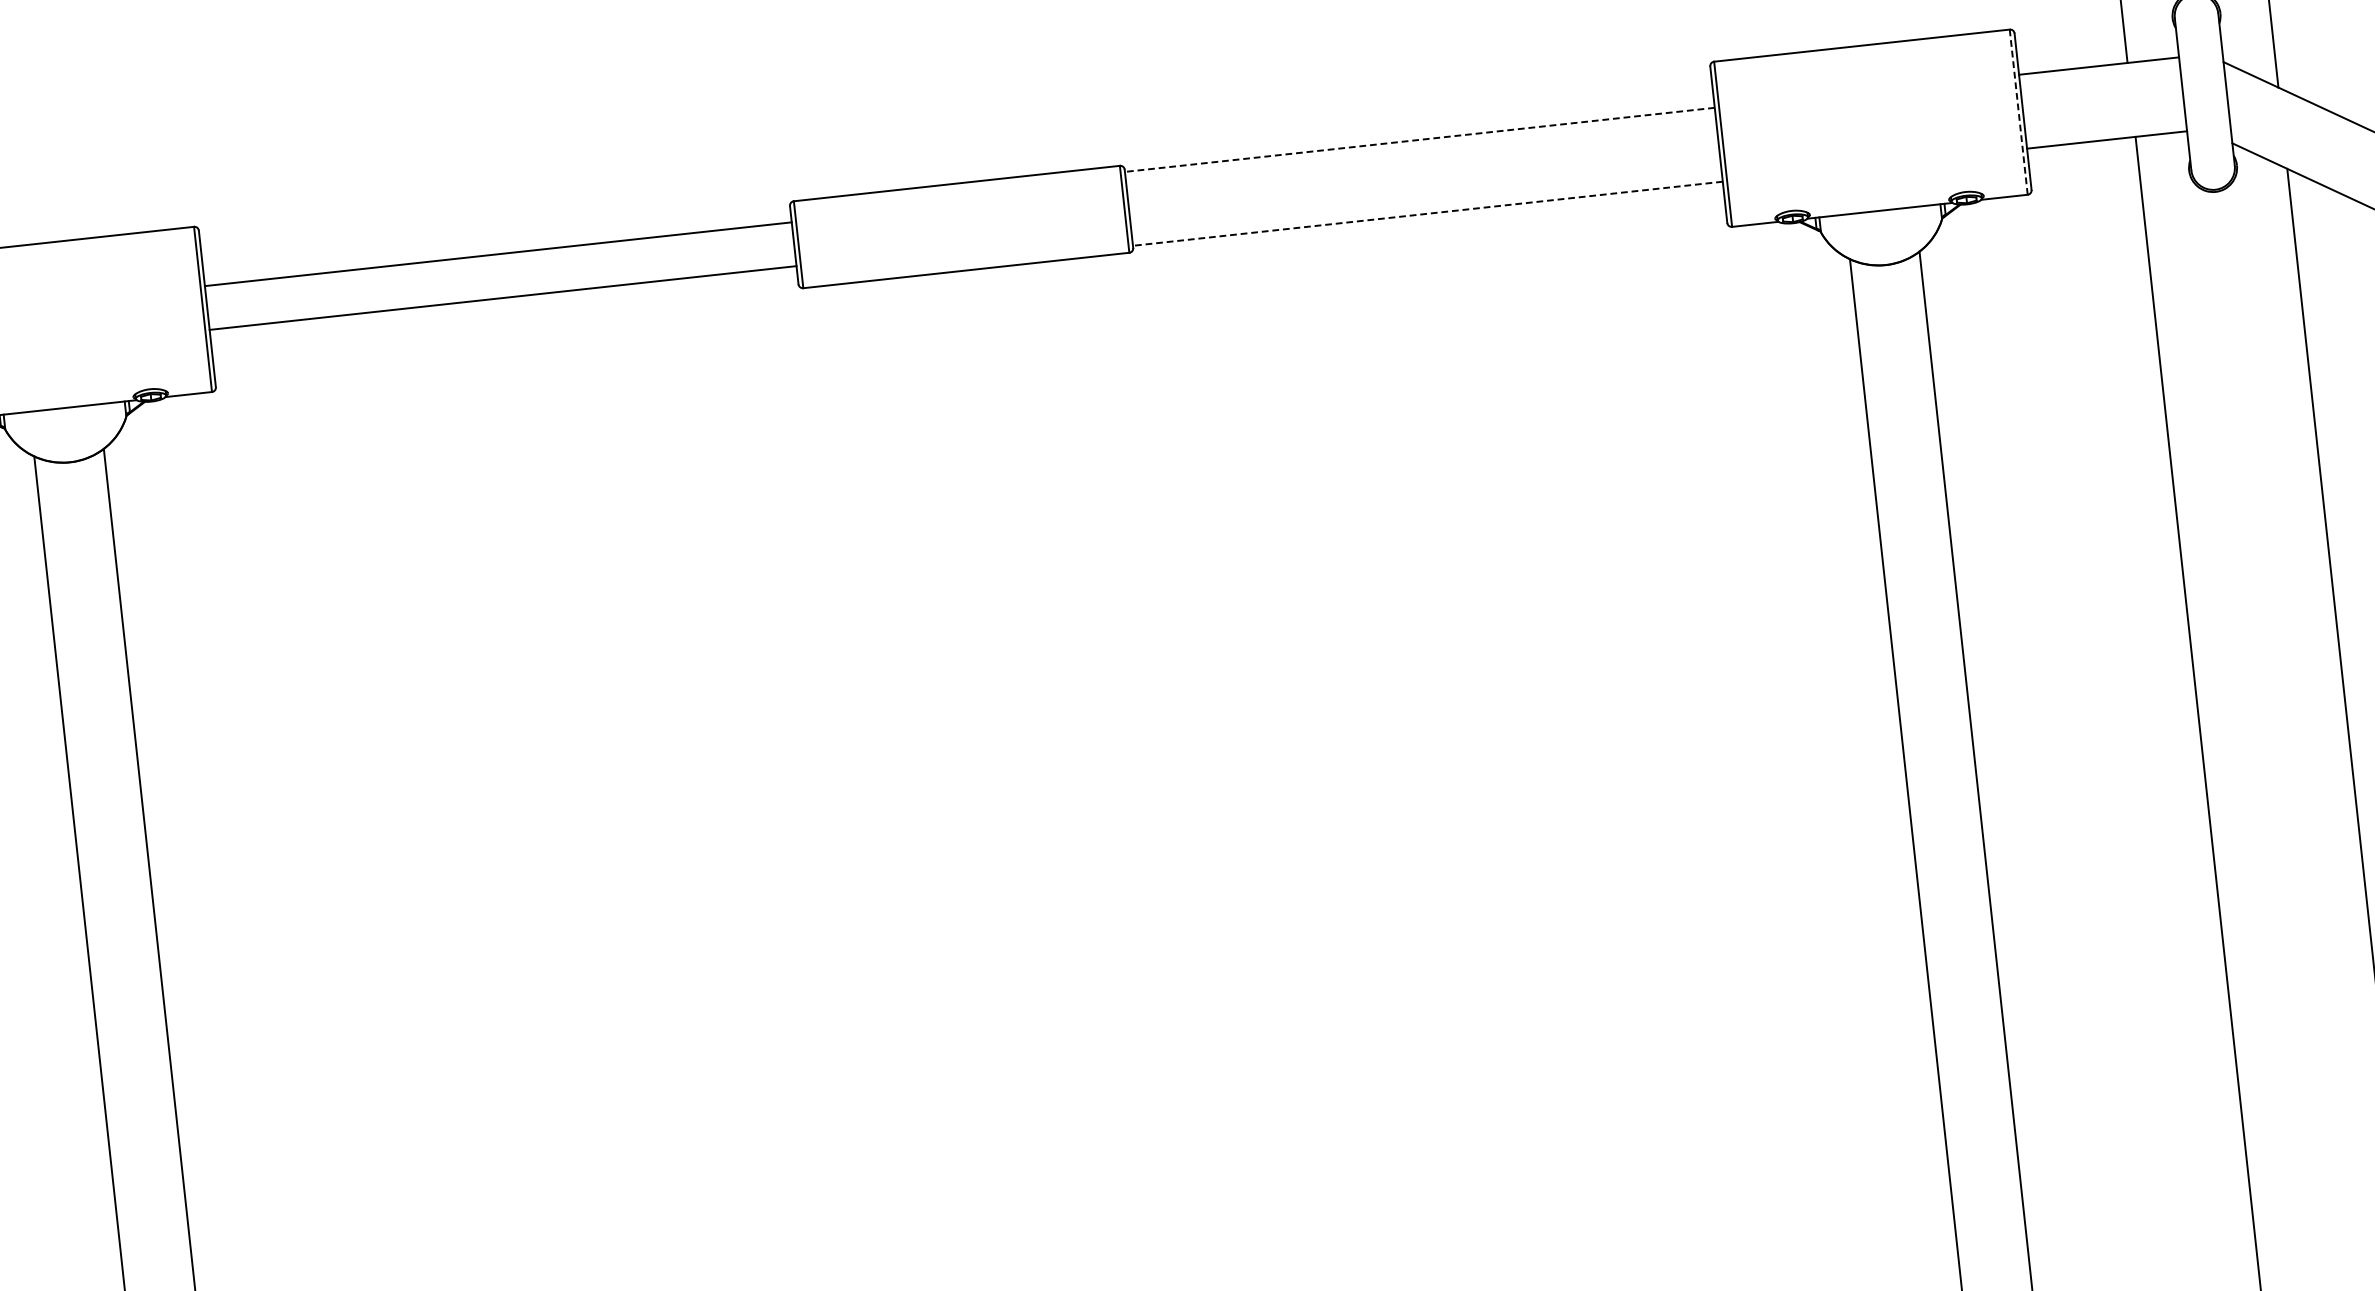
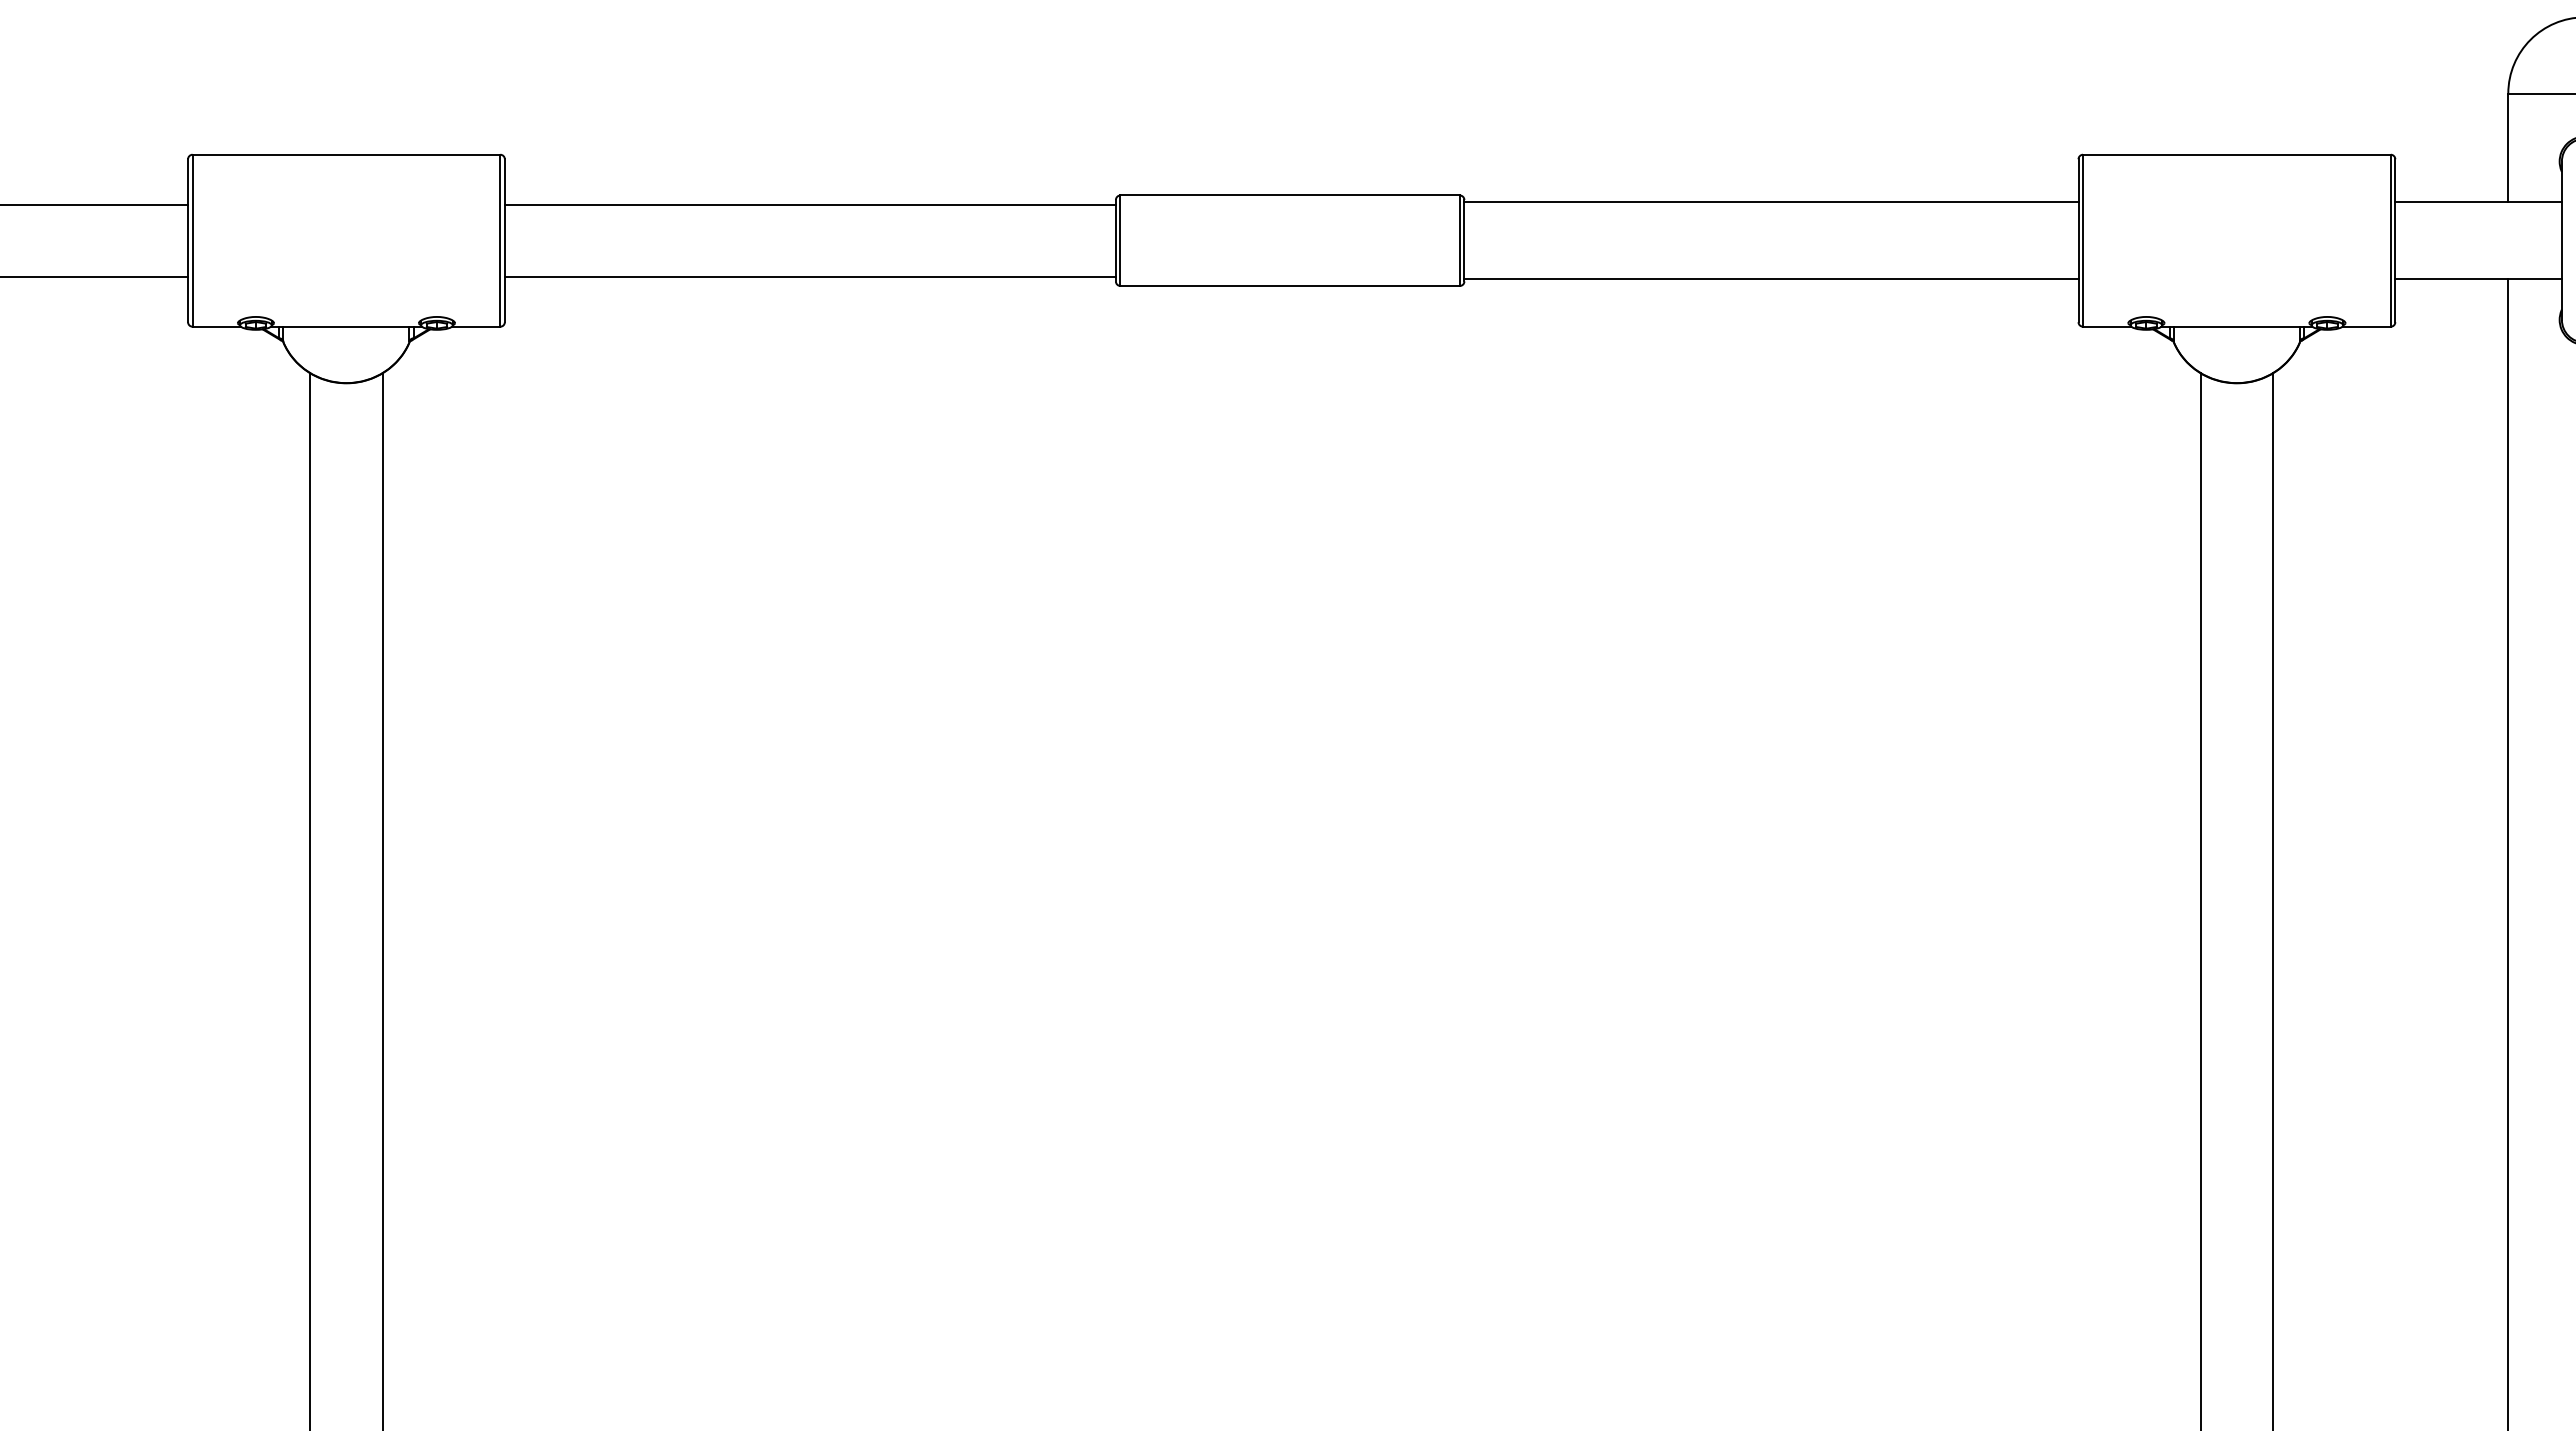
line: (2018, 111) -> (2390, 240), dashed -> solid
line: (1418, 140) -> (1770, 202), dashed -> solid
line: (1427, 214) -> (1770, 279), dashed -> solid
line: (497, 253) -> (809, 276), moved
line: (502, 298) -> (809, 204), moved

